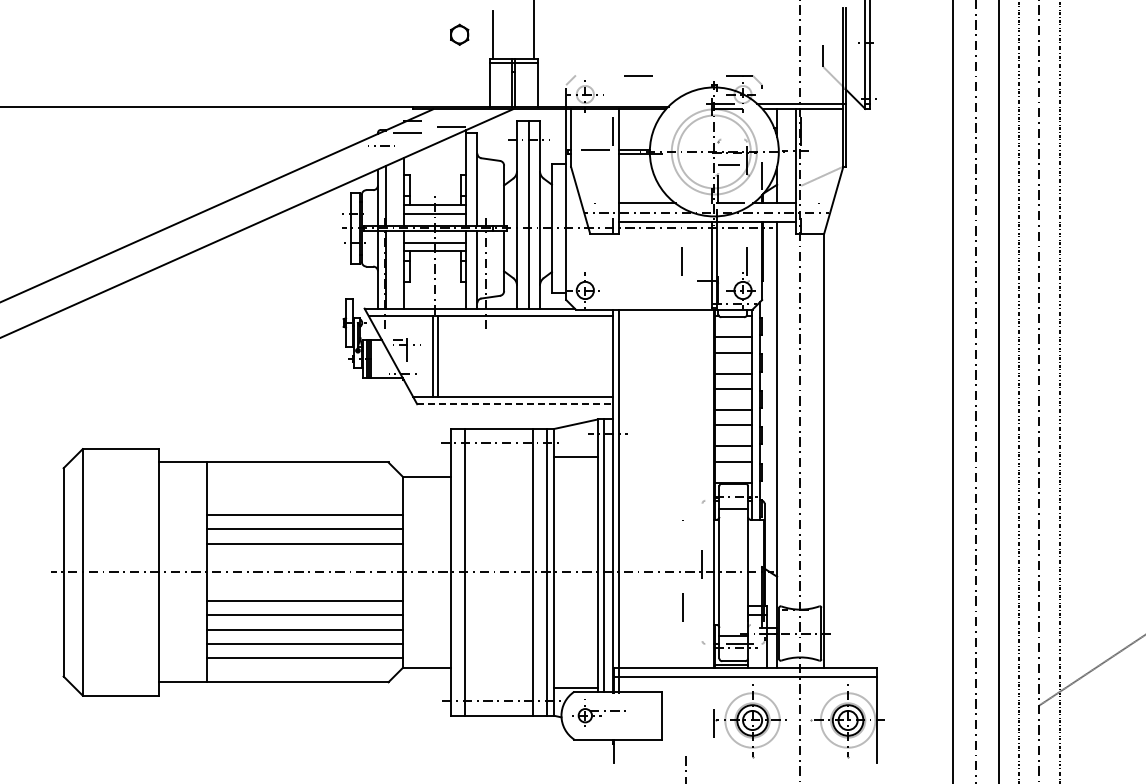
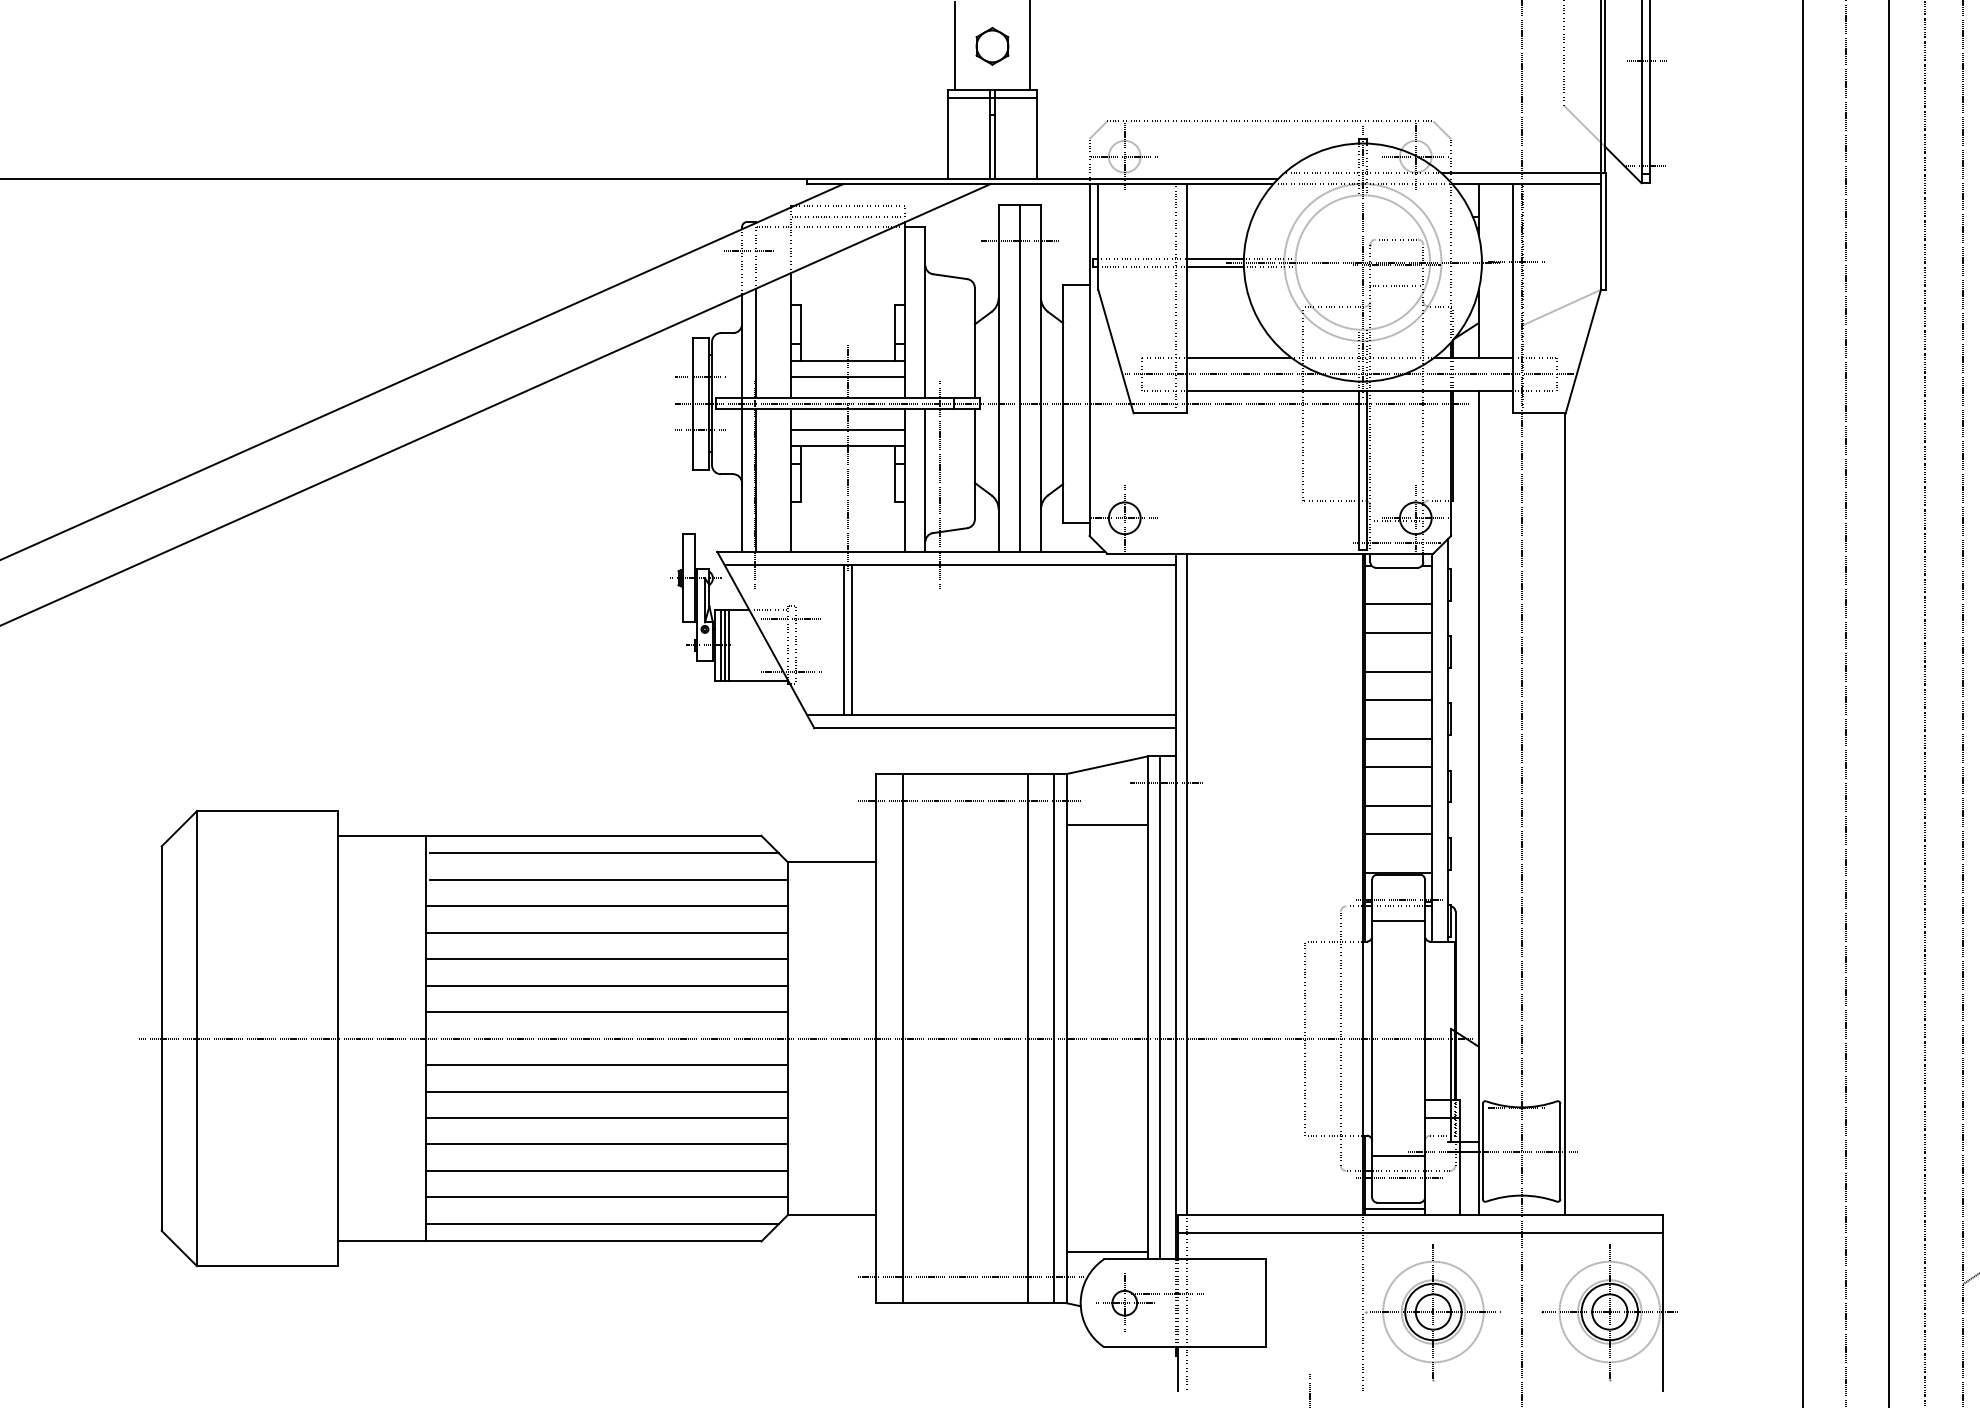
part: (459, 34) -> (992, 45), moved
line: (515, 404) -> (995, 728), dashed -> solid
line: (303, 472) -> (604, 854), added
line: (305, 486) -> (608, 880), added
line: (304, 500) -> (606, 905), added
line: (304, 558) -> (606, 1013), added
line: (304, 586) -> (606, 1064), added
line: (302, 672) -> (602, 1223), added

